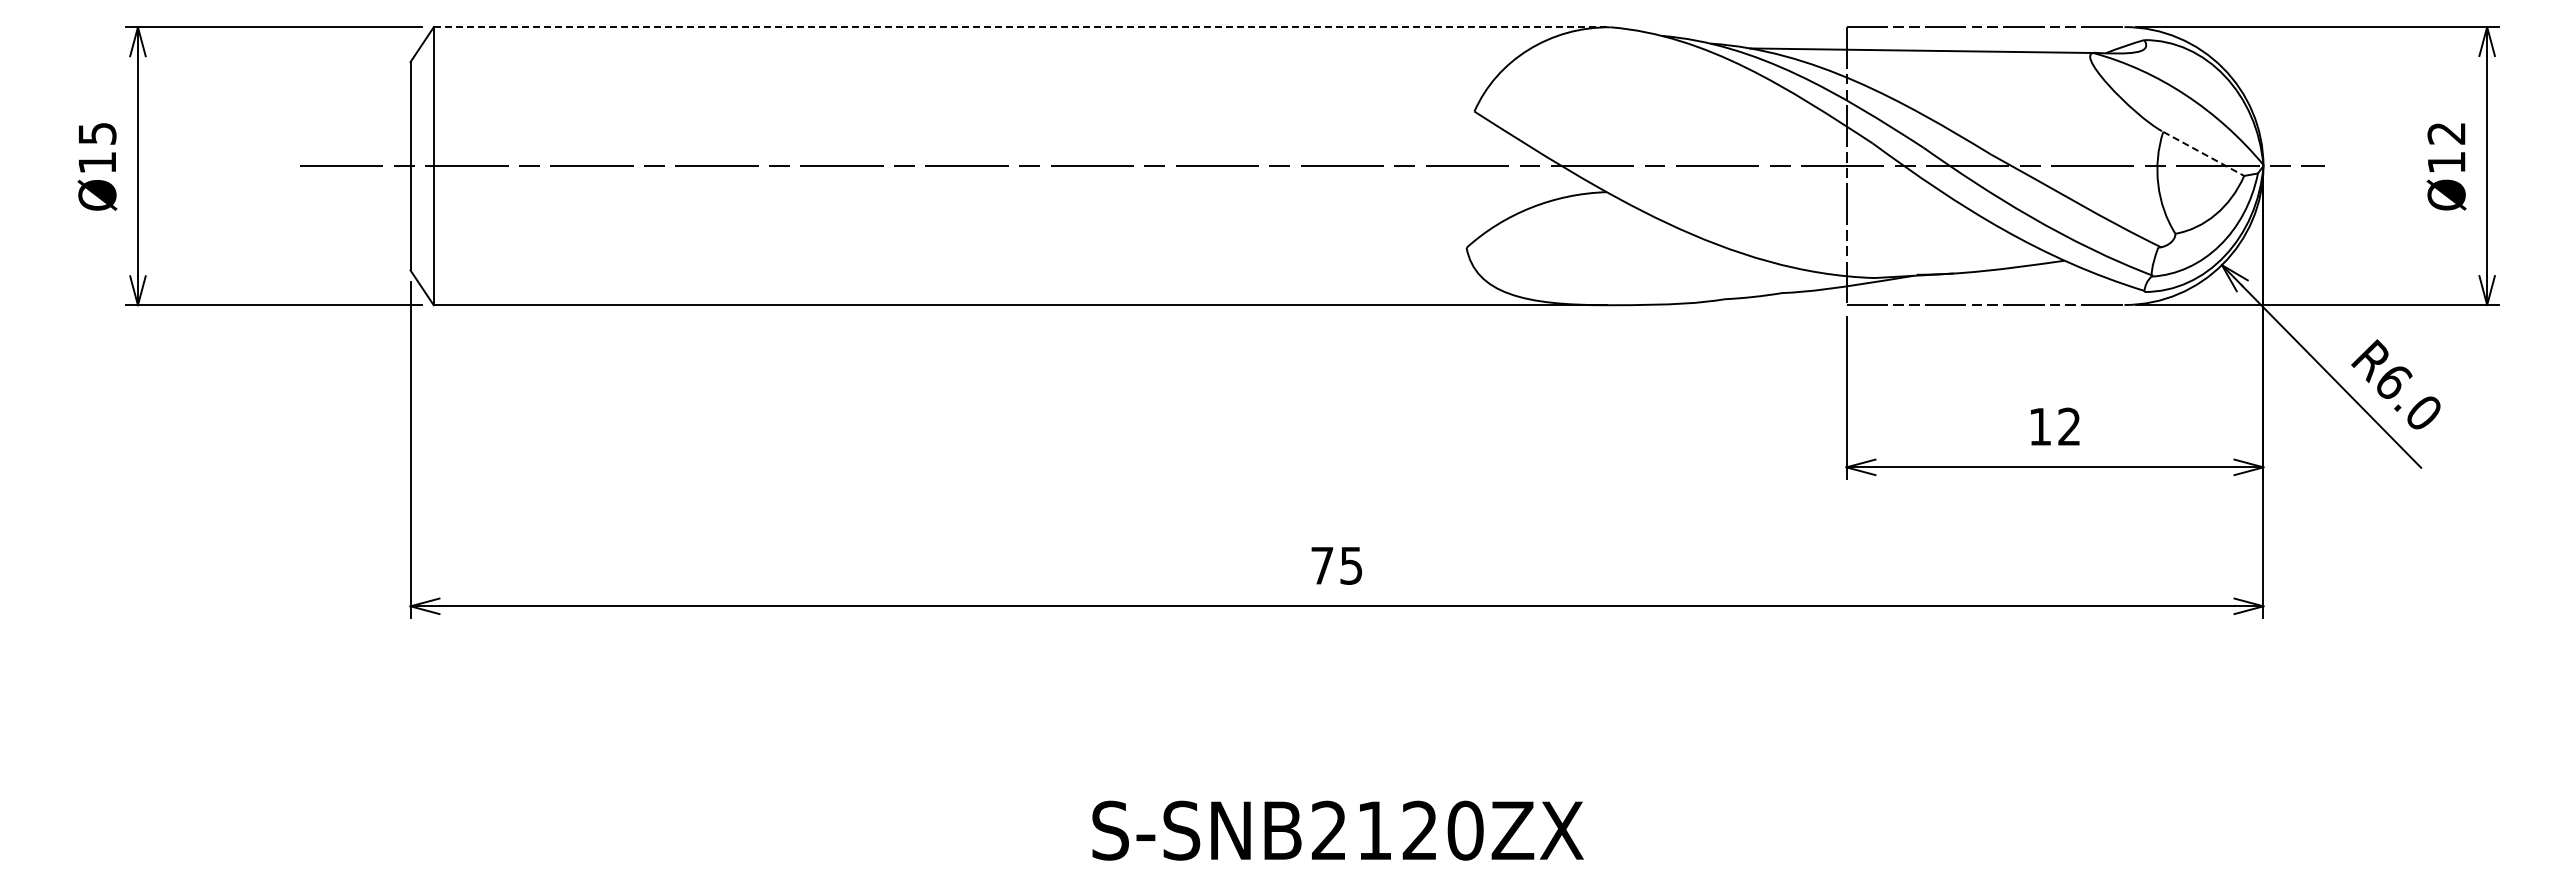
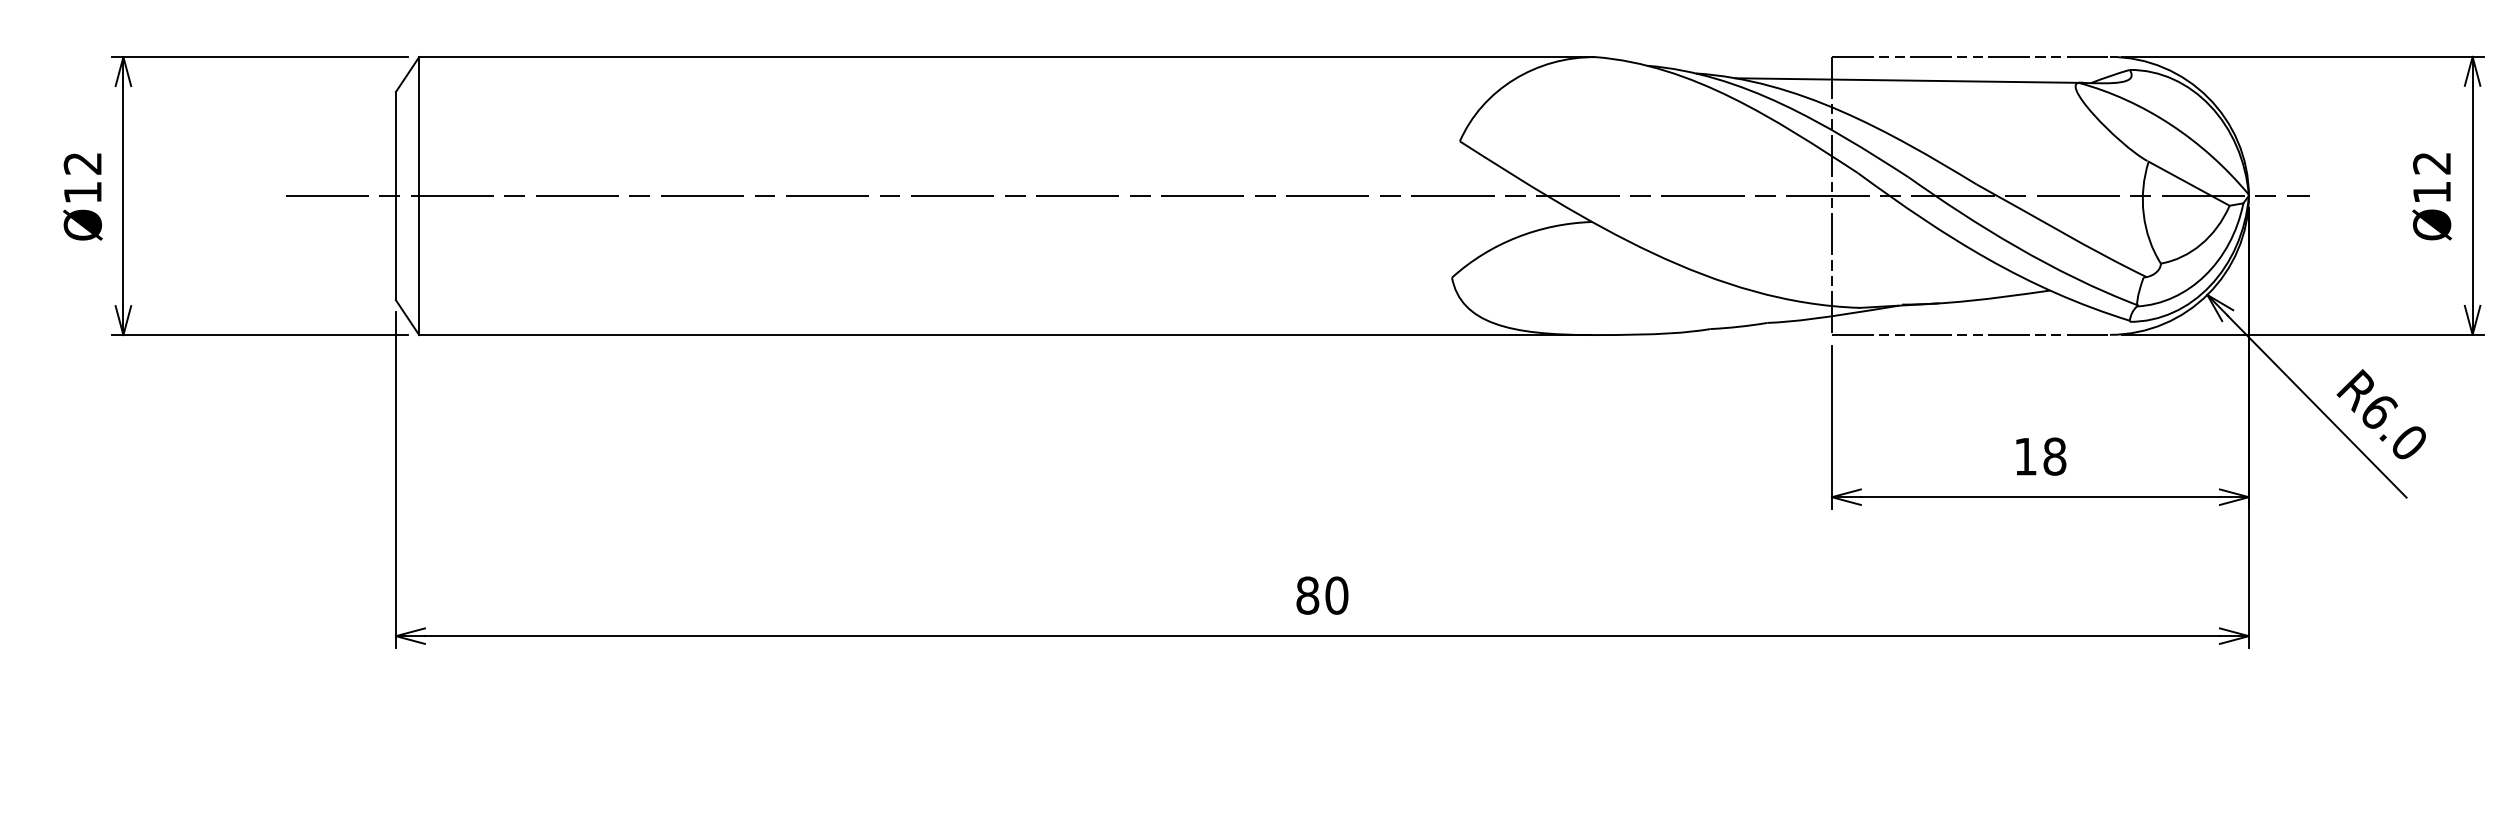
line: (1021, 27) -> (1006, 57), dashed -> solid
text: (97, 133) -> (82, 163), Ø15 -> Ø12
line: (2204, 154) -> (2189, 184), dashed -> solid
text: (2069, 426) -> (2054, 456), 12 -> 18
text: (1336, 565) -> (1321, 595), 75 -> 80

